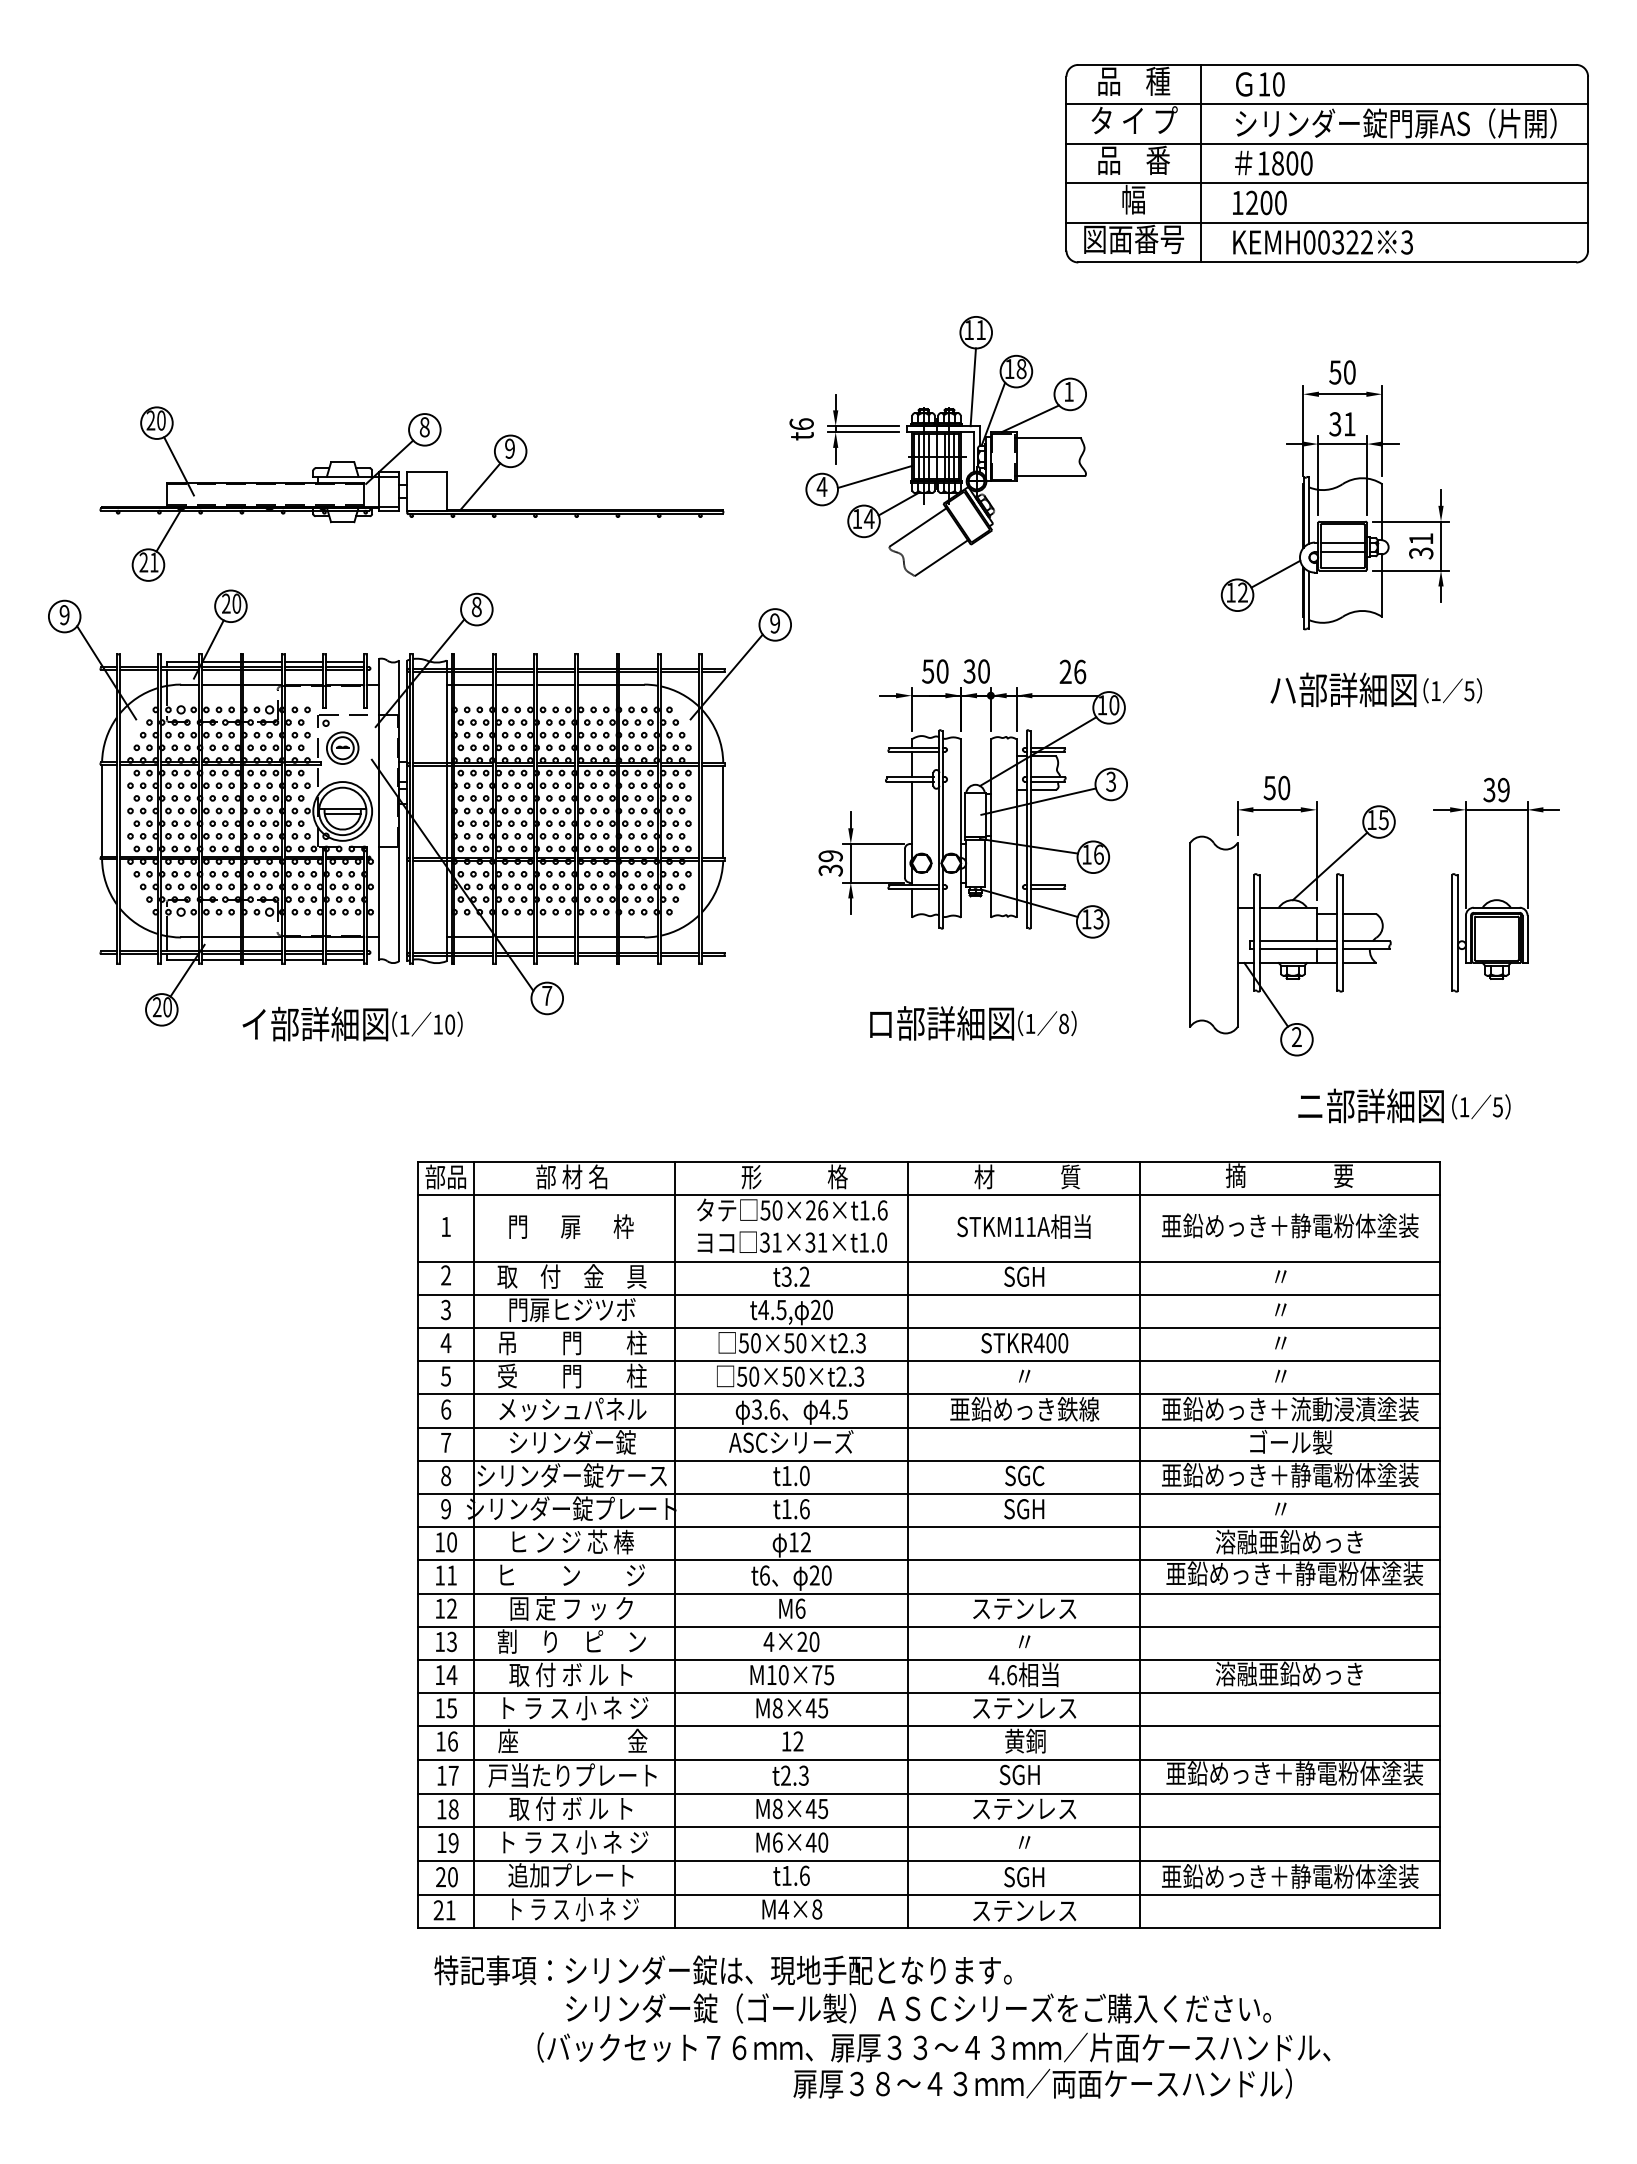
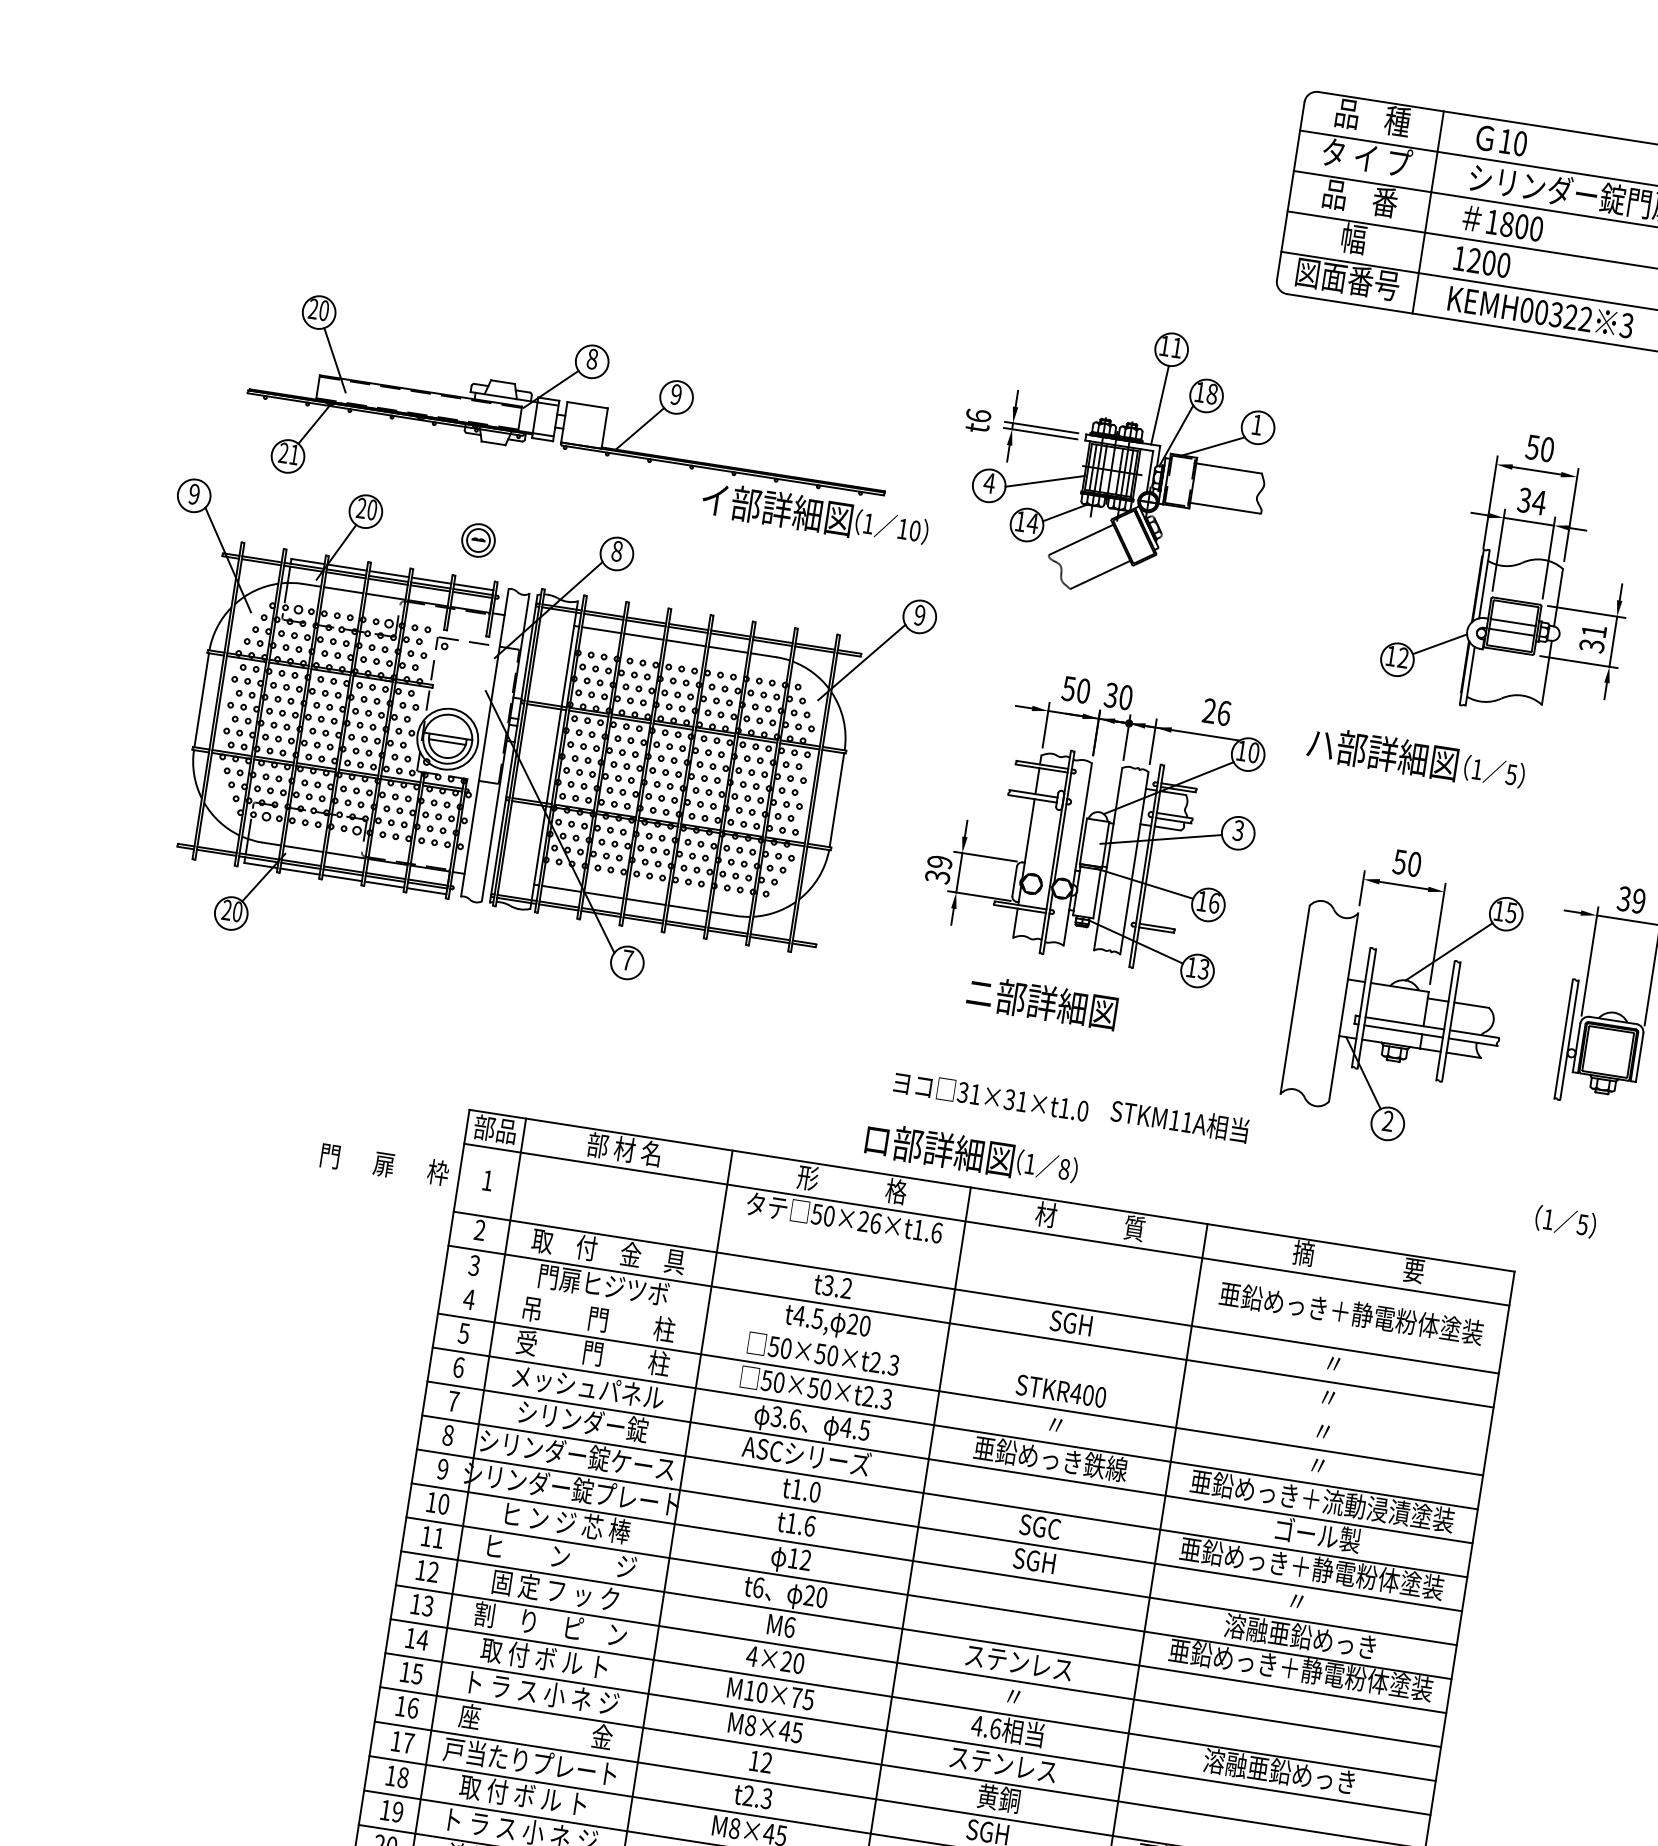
text: (1349, 424) -> (1538, 502), 31 -> 34
text: (1376, 689) -> (1416, 758), moved
part: (342, 747) -> (478, 539), moved
text: (352, 1023) -> (815, 514), moved
text: (973, 1023) -> (971, 1154), moved
text: (1370, 1105) -> (1041, 1001), moved
text: (571, 1226) -> (384, 1164), moved
text: (1023, 1226) -> (1179, 1120), moved
text: (791, 1242) -> (990, 1096), moved
line: (928, 1328) -> (965, 1360), removed

